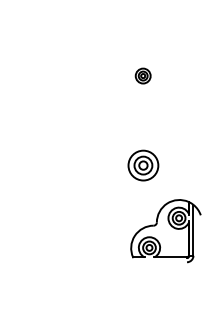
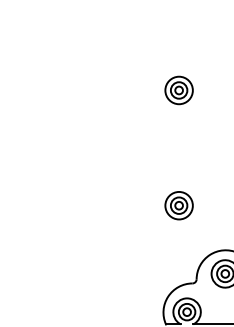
part: (142, 75) -> (178, 89), size x1.43
part: (142, 164) -> (178, 204), size x0.71

